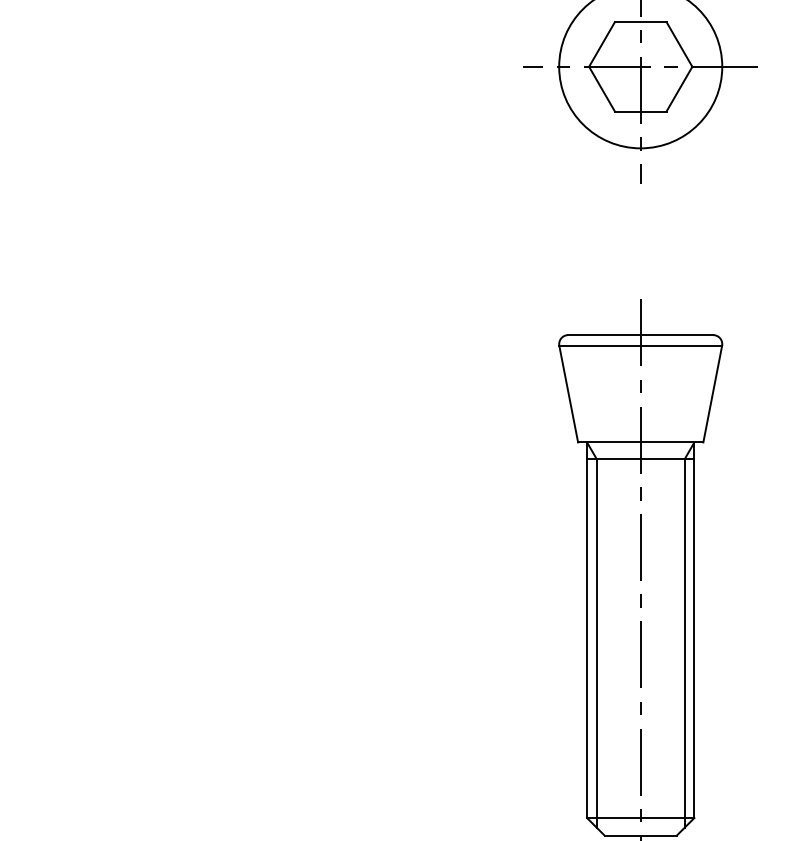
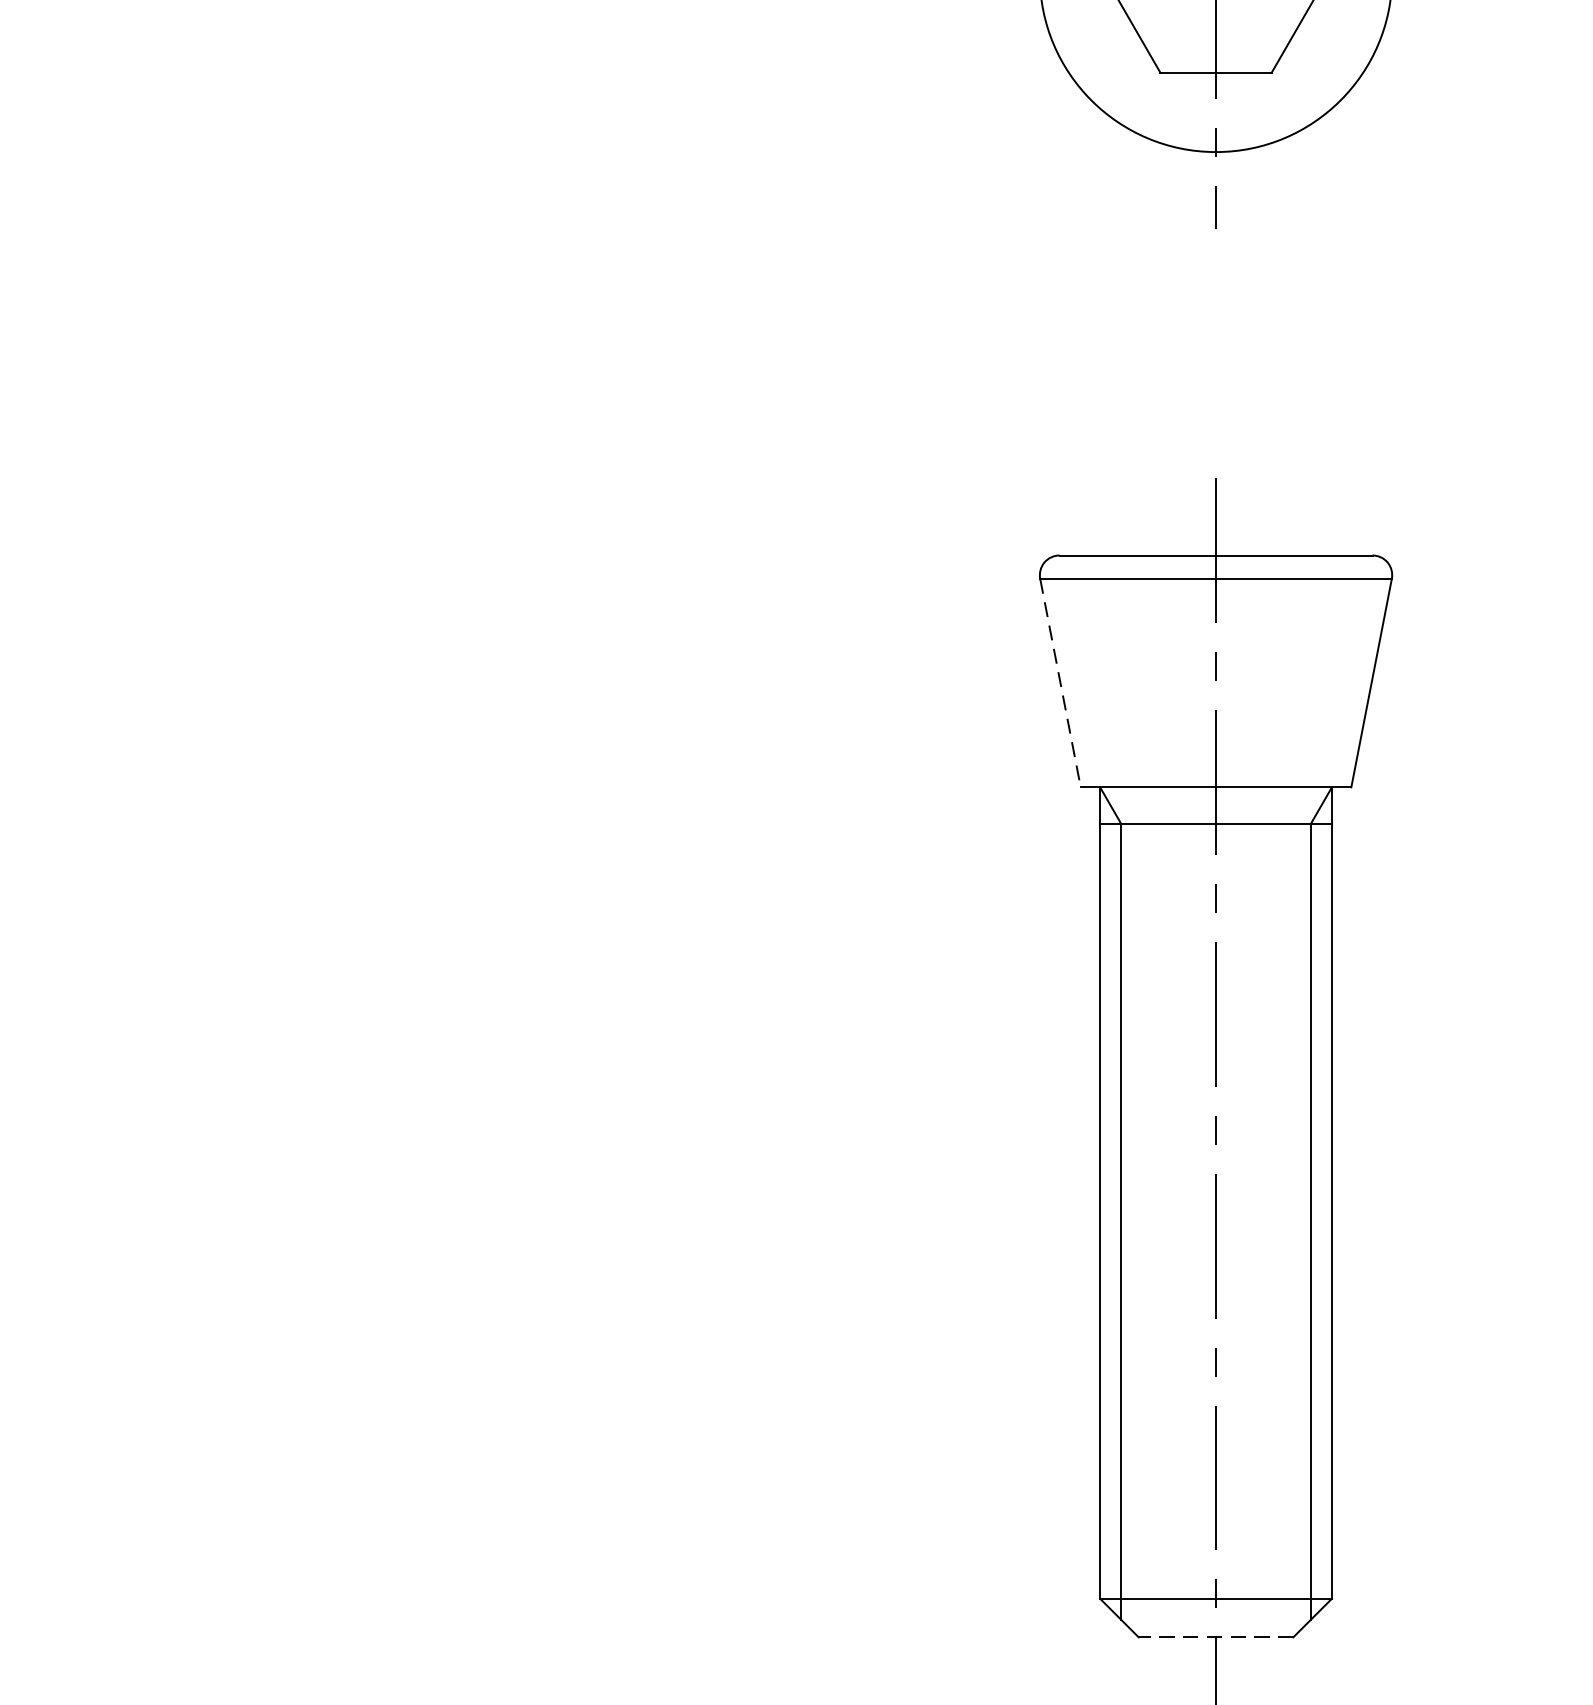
line: (568, 394) -> (1059, 683), solid -> dashed
line: (640, 835) -> (1215, 1636), solid -> dashed

